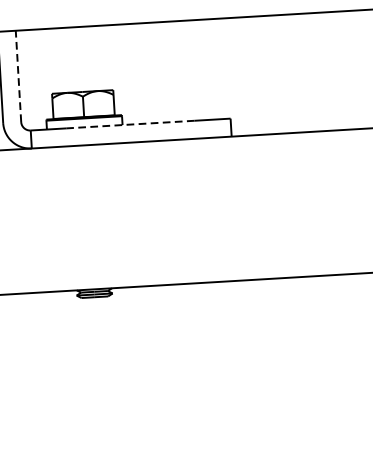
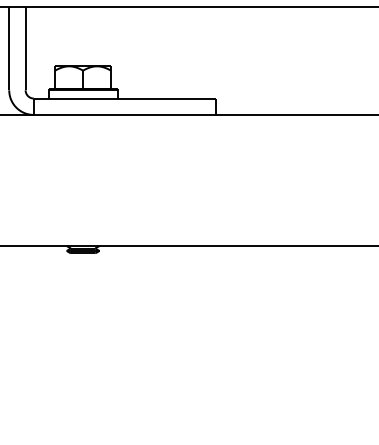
line: (18, 76) -> (25, 48), dashed -> solid
line: (130, 124) -> (124, 98), dashed -> solid

